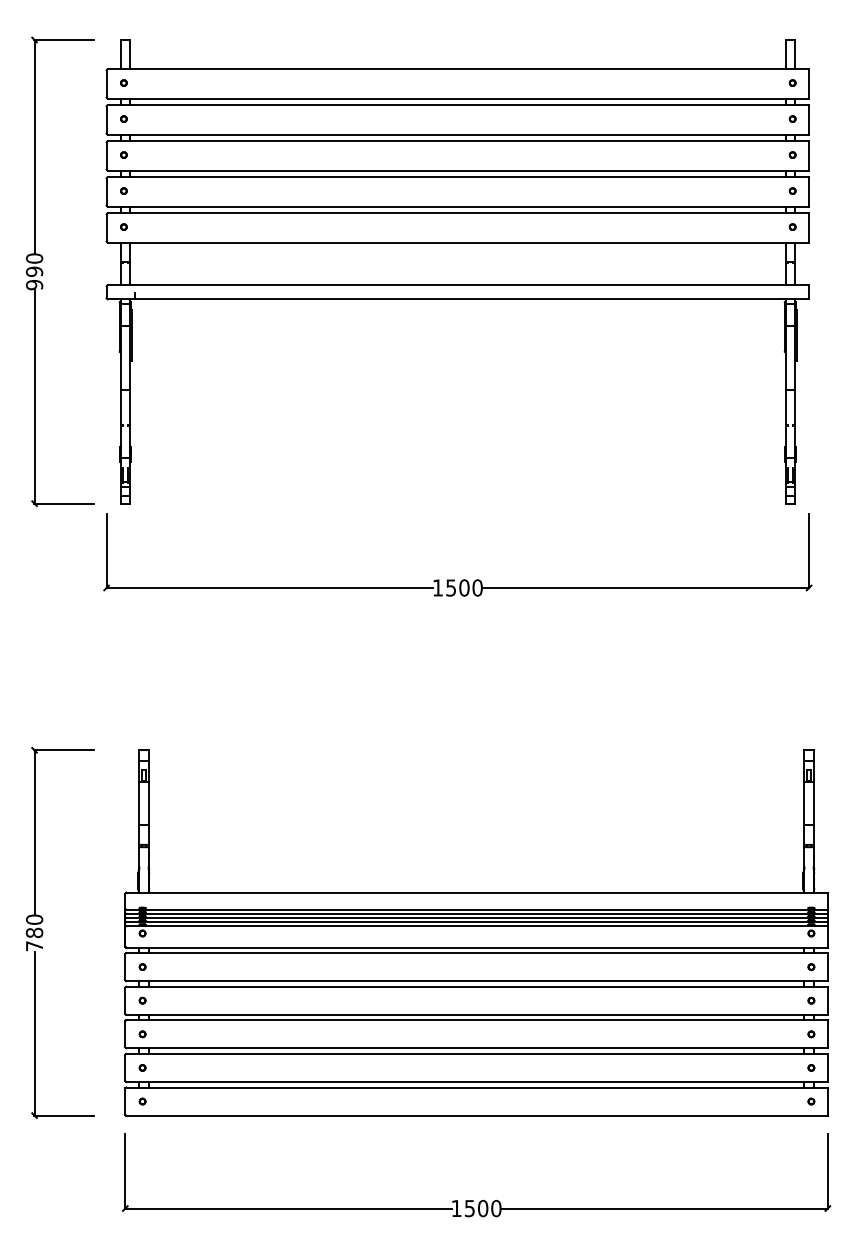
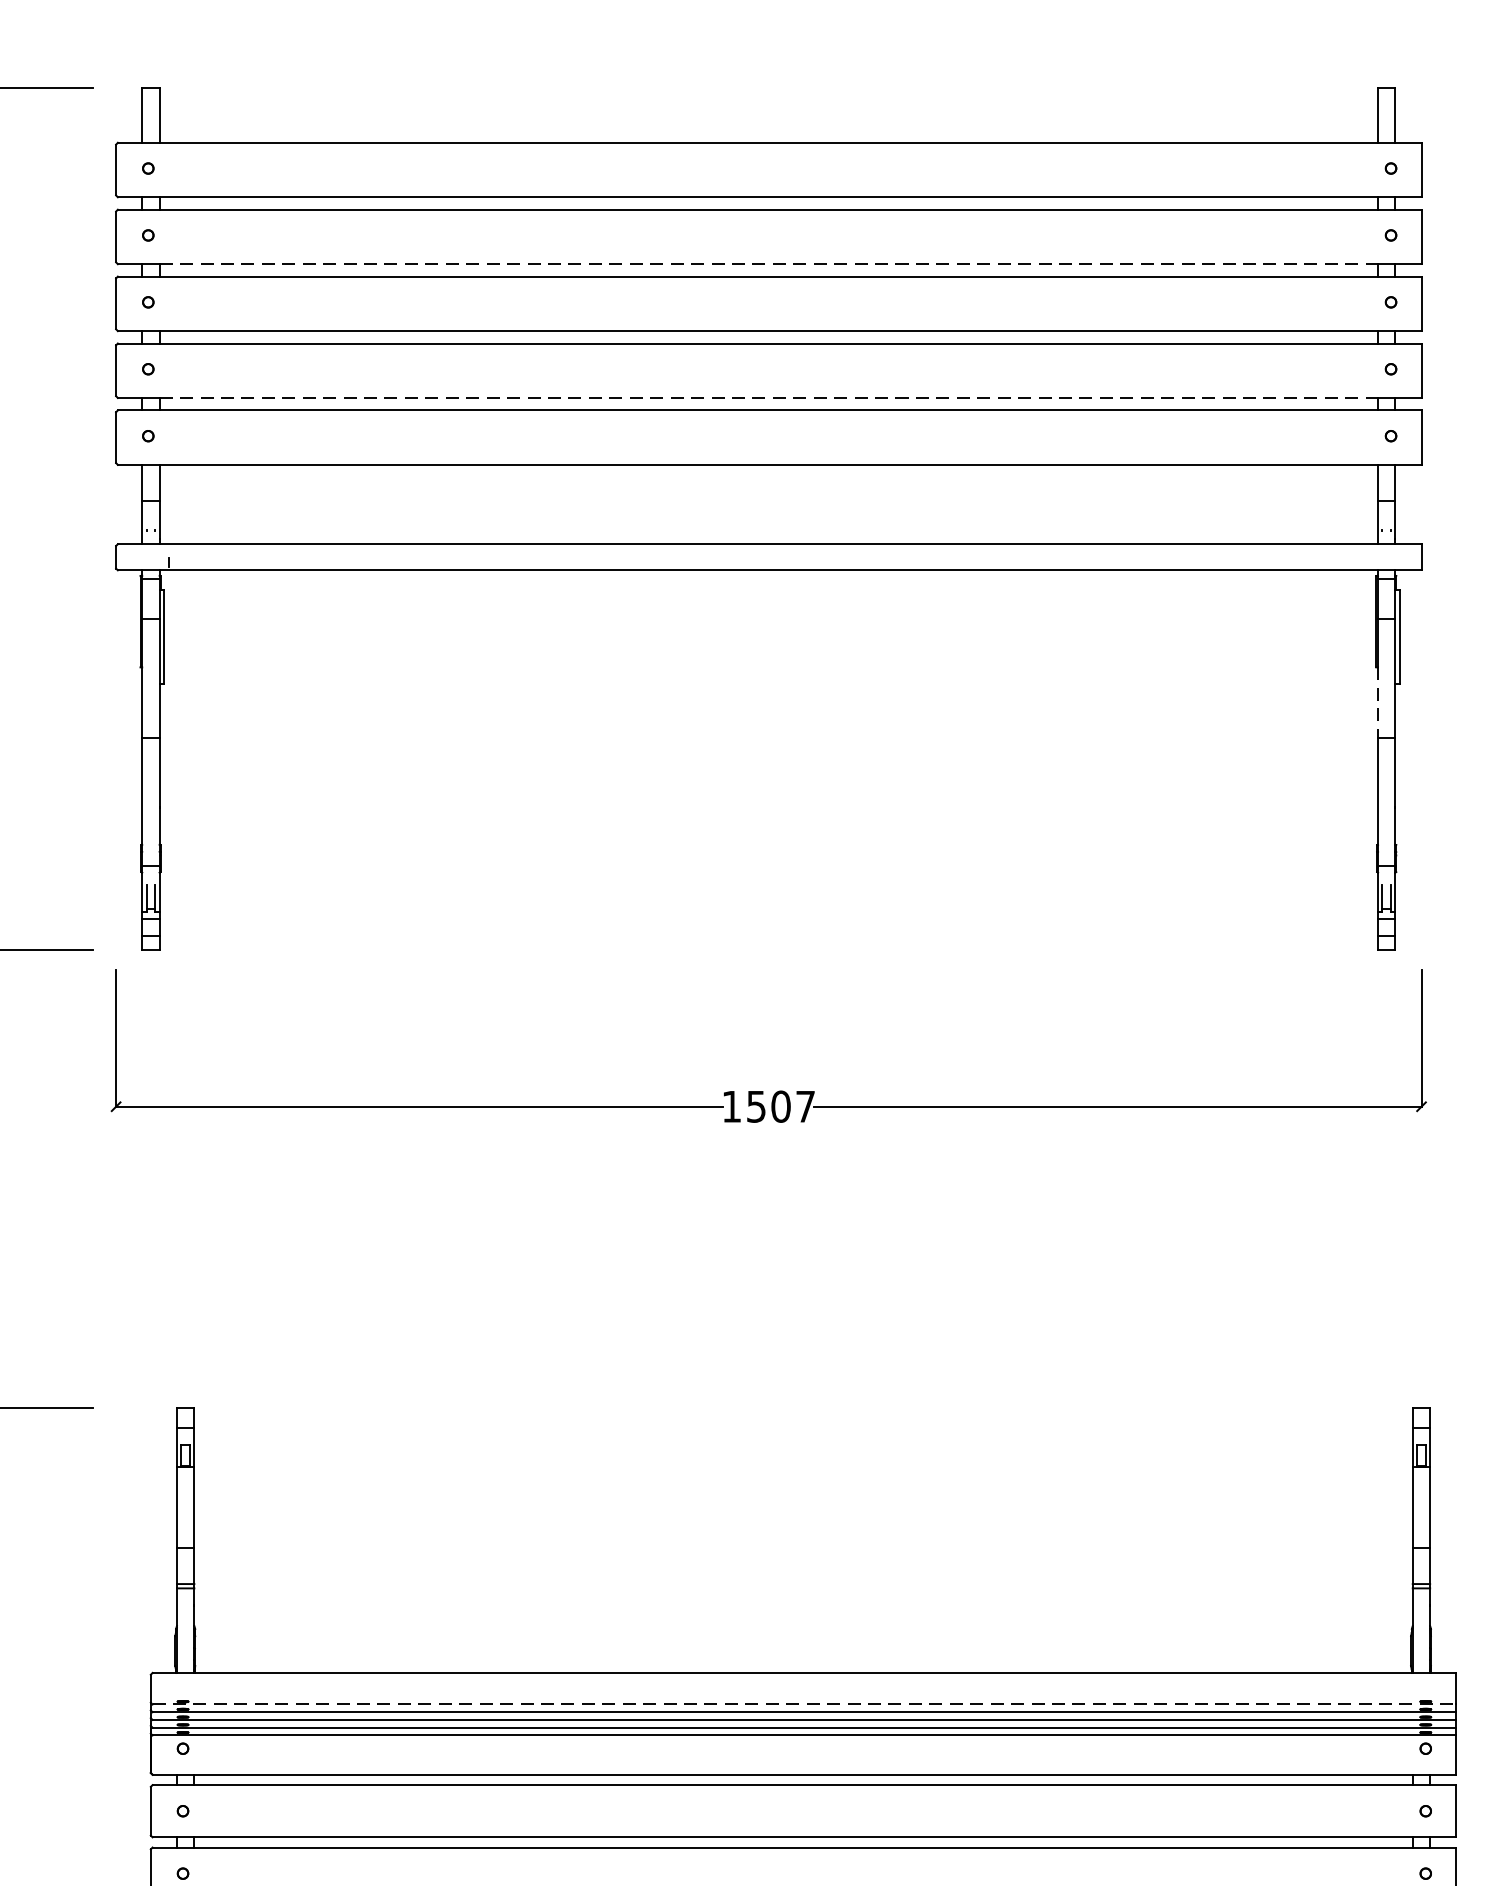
line: (457, 134) -> (768, 264), solid -> dashed
line: (457, 206) -> (768, 397), solid -> dashed
line: (785, 370) -> (1377, 702), solid -> dashed
text: (477, 587) -> (805, 1105), 1500 -> 1507
line: (477, 909) -> (805, 1704), solid -> dashed

